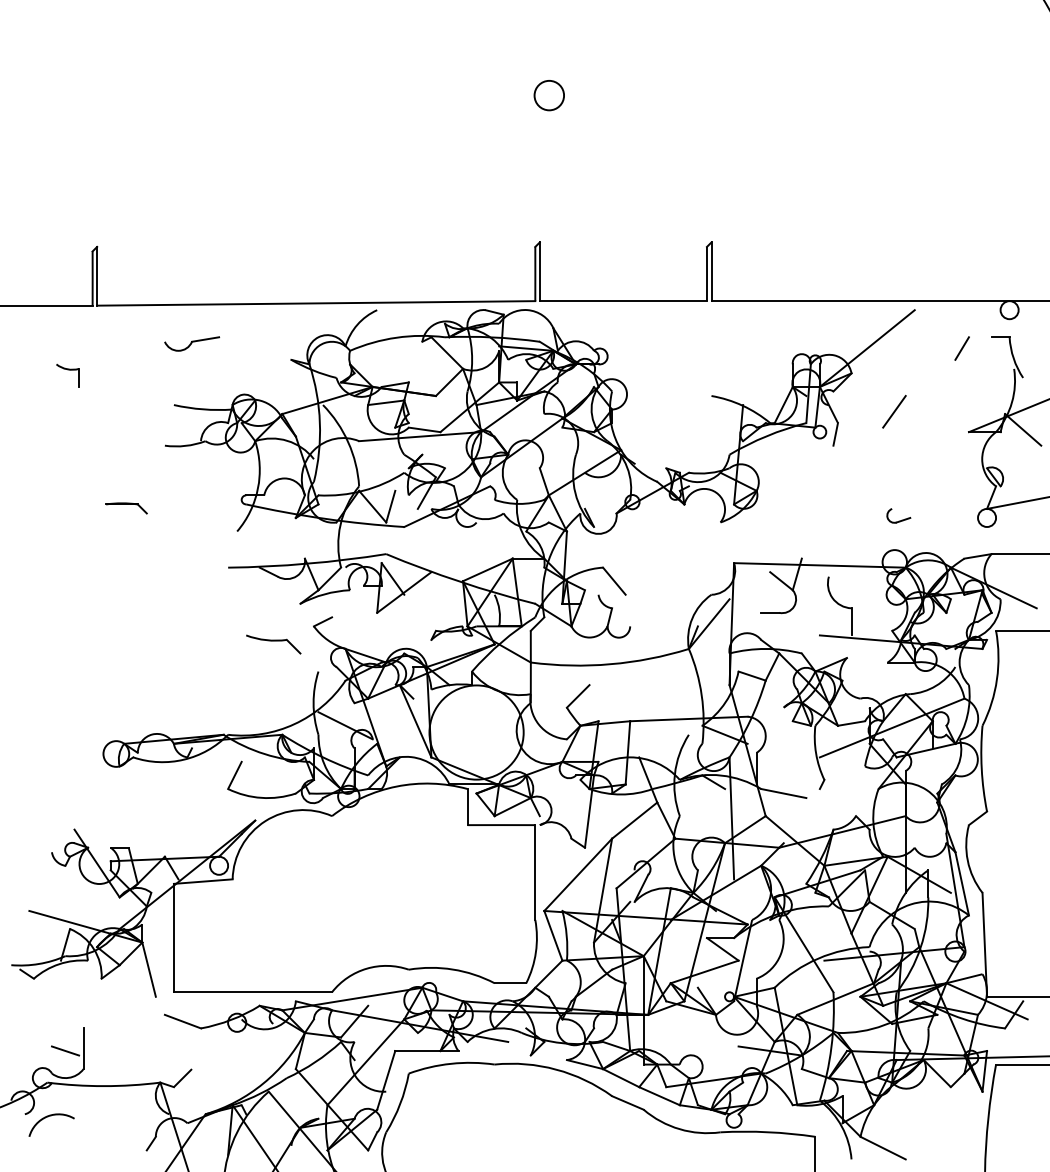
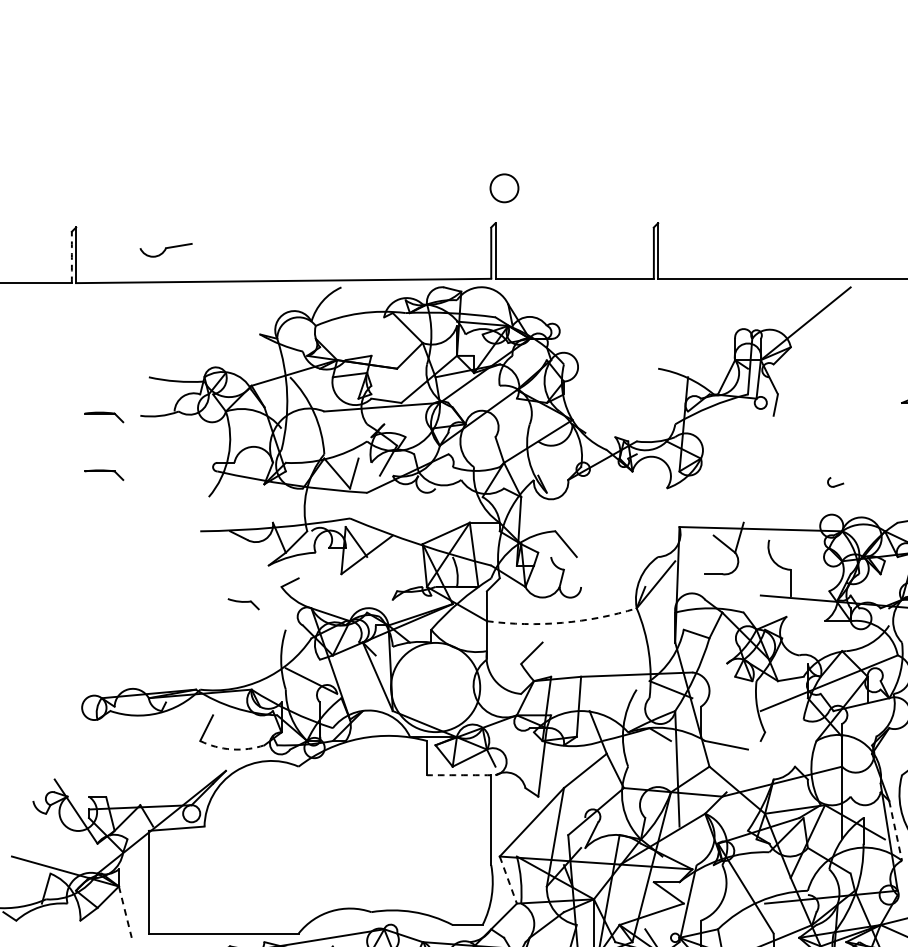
circle: (548, 95) -> (503, 188), moved
arc: (92, 278) -> (71, 257), solid -> dashed
part: (192, 343) -> (166, 249), moved
line: (961, 348) -> (894, 323), removed
part: (67, 375) -> (48, 349), removed
line: (894, 411) -> (831, 383), removed
part: (126, 447) -> (103, 417), added
part: (898, 515) -> (835, 481), size x0.7
part: (273, 644) -> (243, 604), size x0.6
arc: (610, 664) -> (562, 623), solid -> dashed
arc: (261, 797) -> (231, 749), solid -> dashed
arc: (501, 825) -> (459, 775), solid -> dashed
line: (962, 884) -> (895, 831), solid -> dashed
line: (553, 936) -> (508, 880), solid -> dashed
line: (149, 969) -> (125, 911), solid -> dashed

